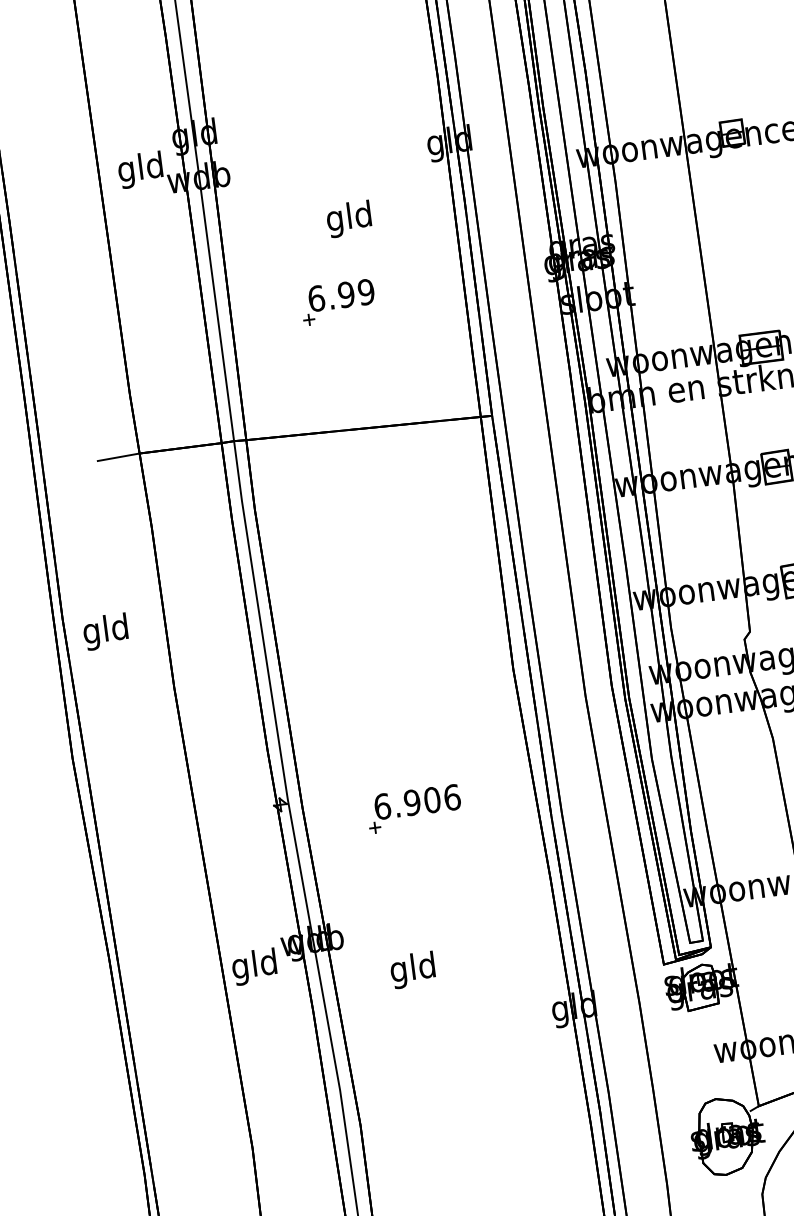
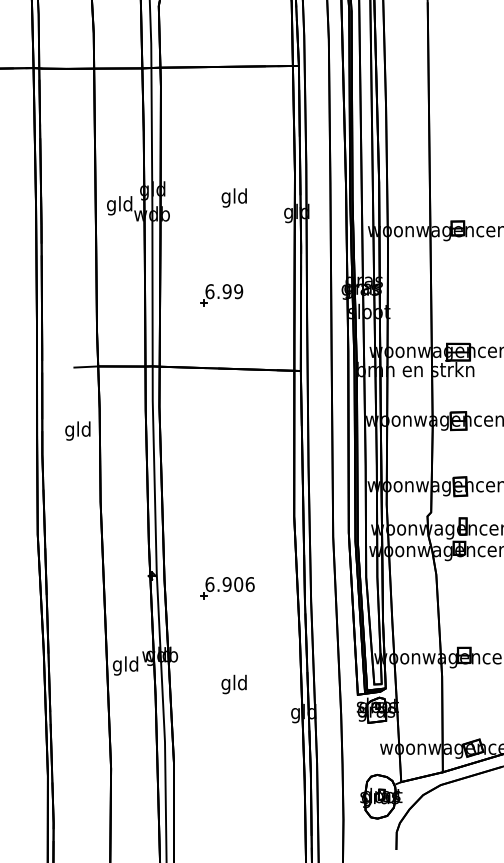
text: (347, 218) -> (233, 197), moved
text: (104, 630) -> (77, 430), moved
text: (411, 970) -> (233, 684), moved

